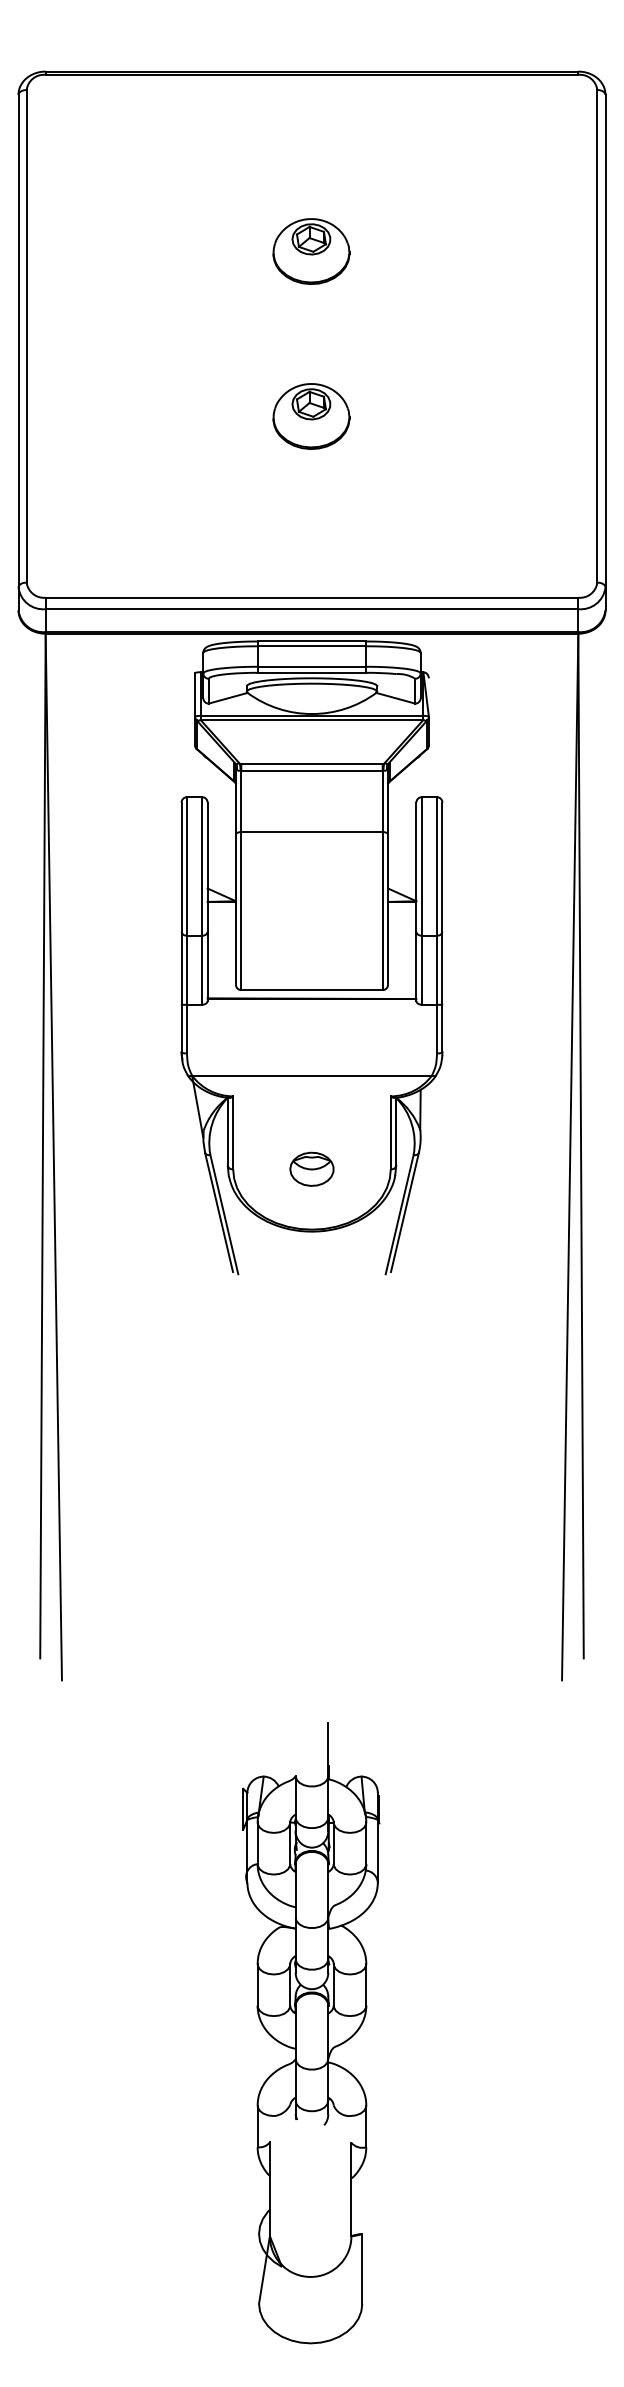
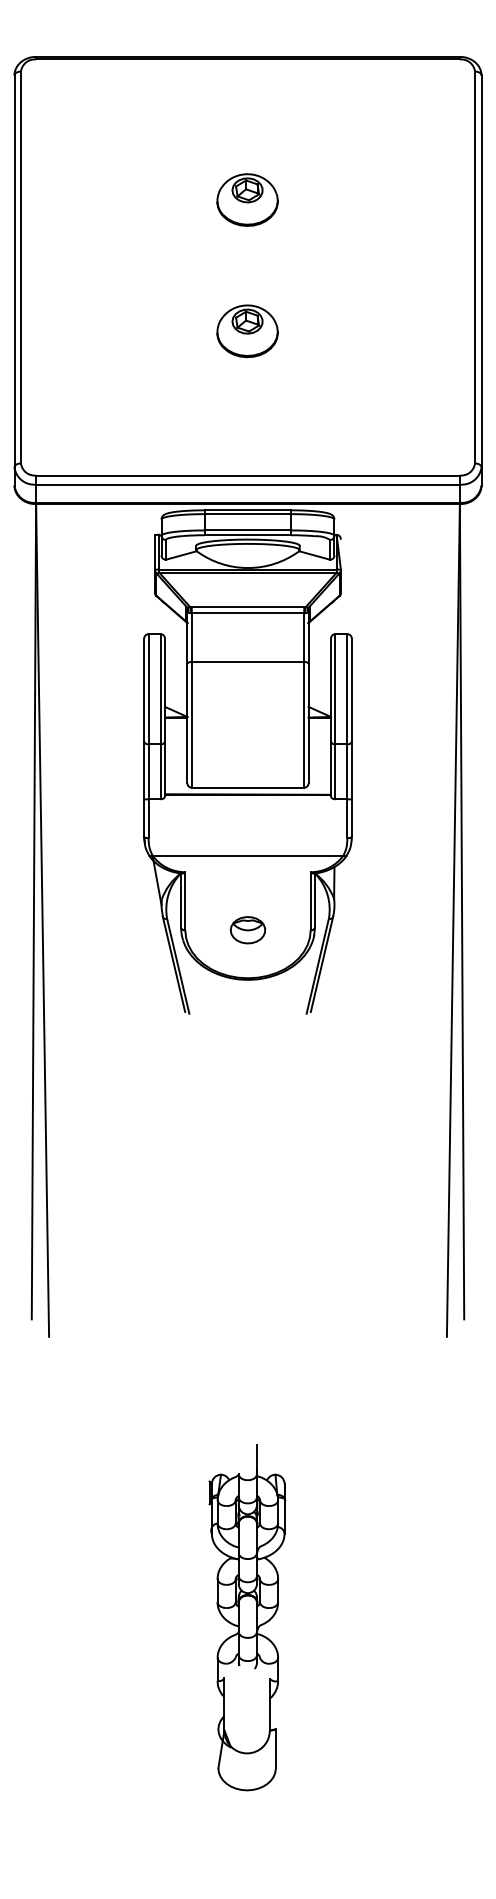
part: (311, 2033) -> (247, 1617), size x0.7

